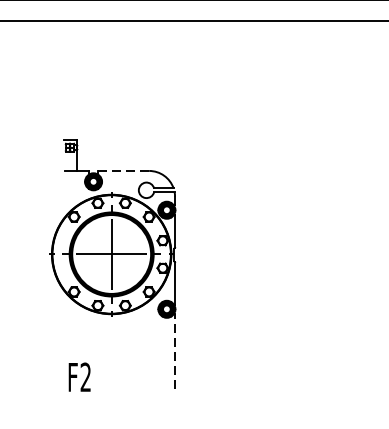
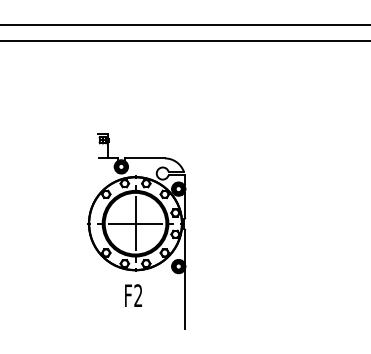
line: (124, 171) -> (145, 158), dashed -> solid
line: (175, 351) -> (185, 299), dashed -> solid
text: (79, 377) -> (133, 295), moved

